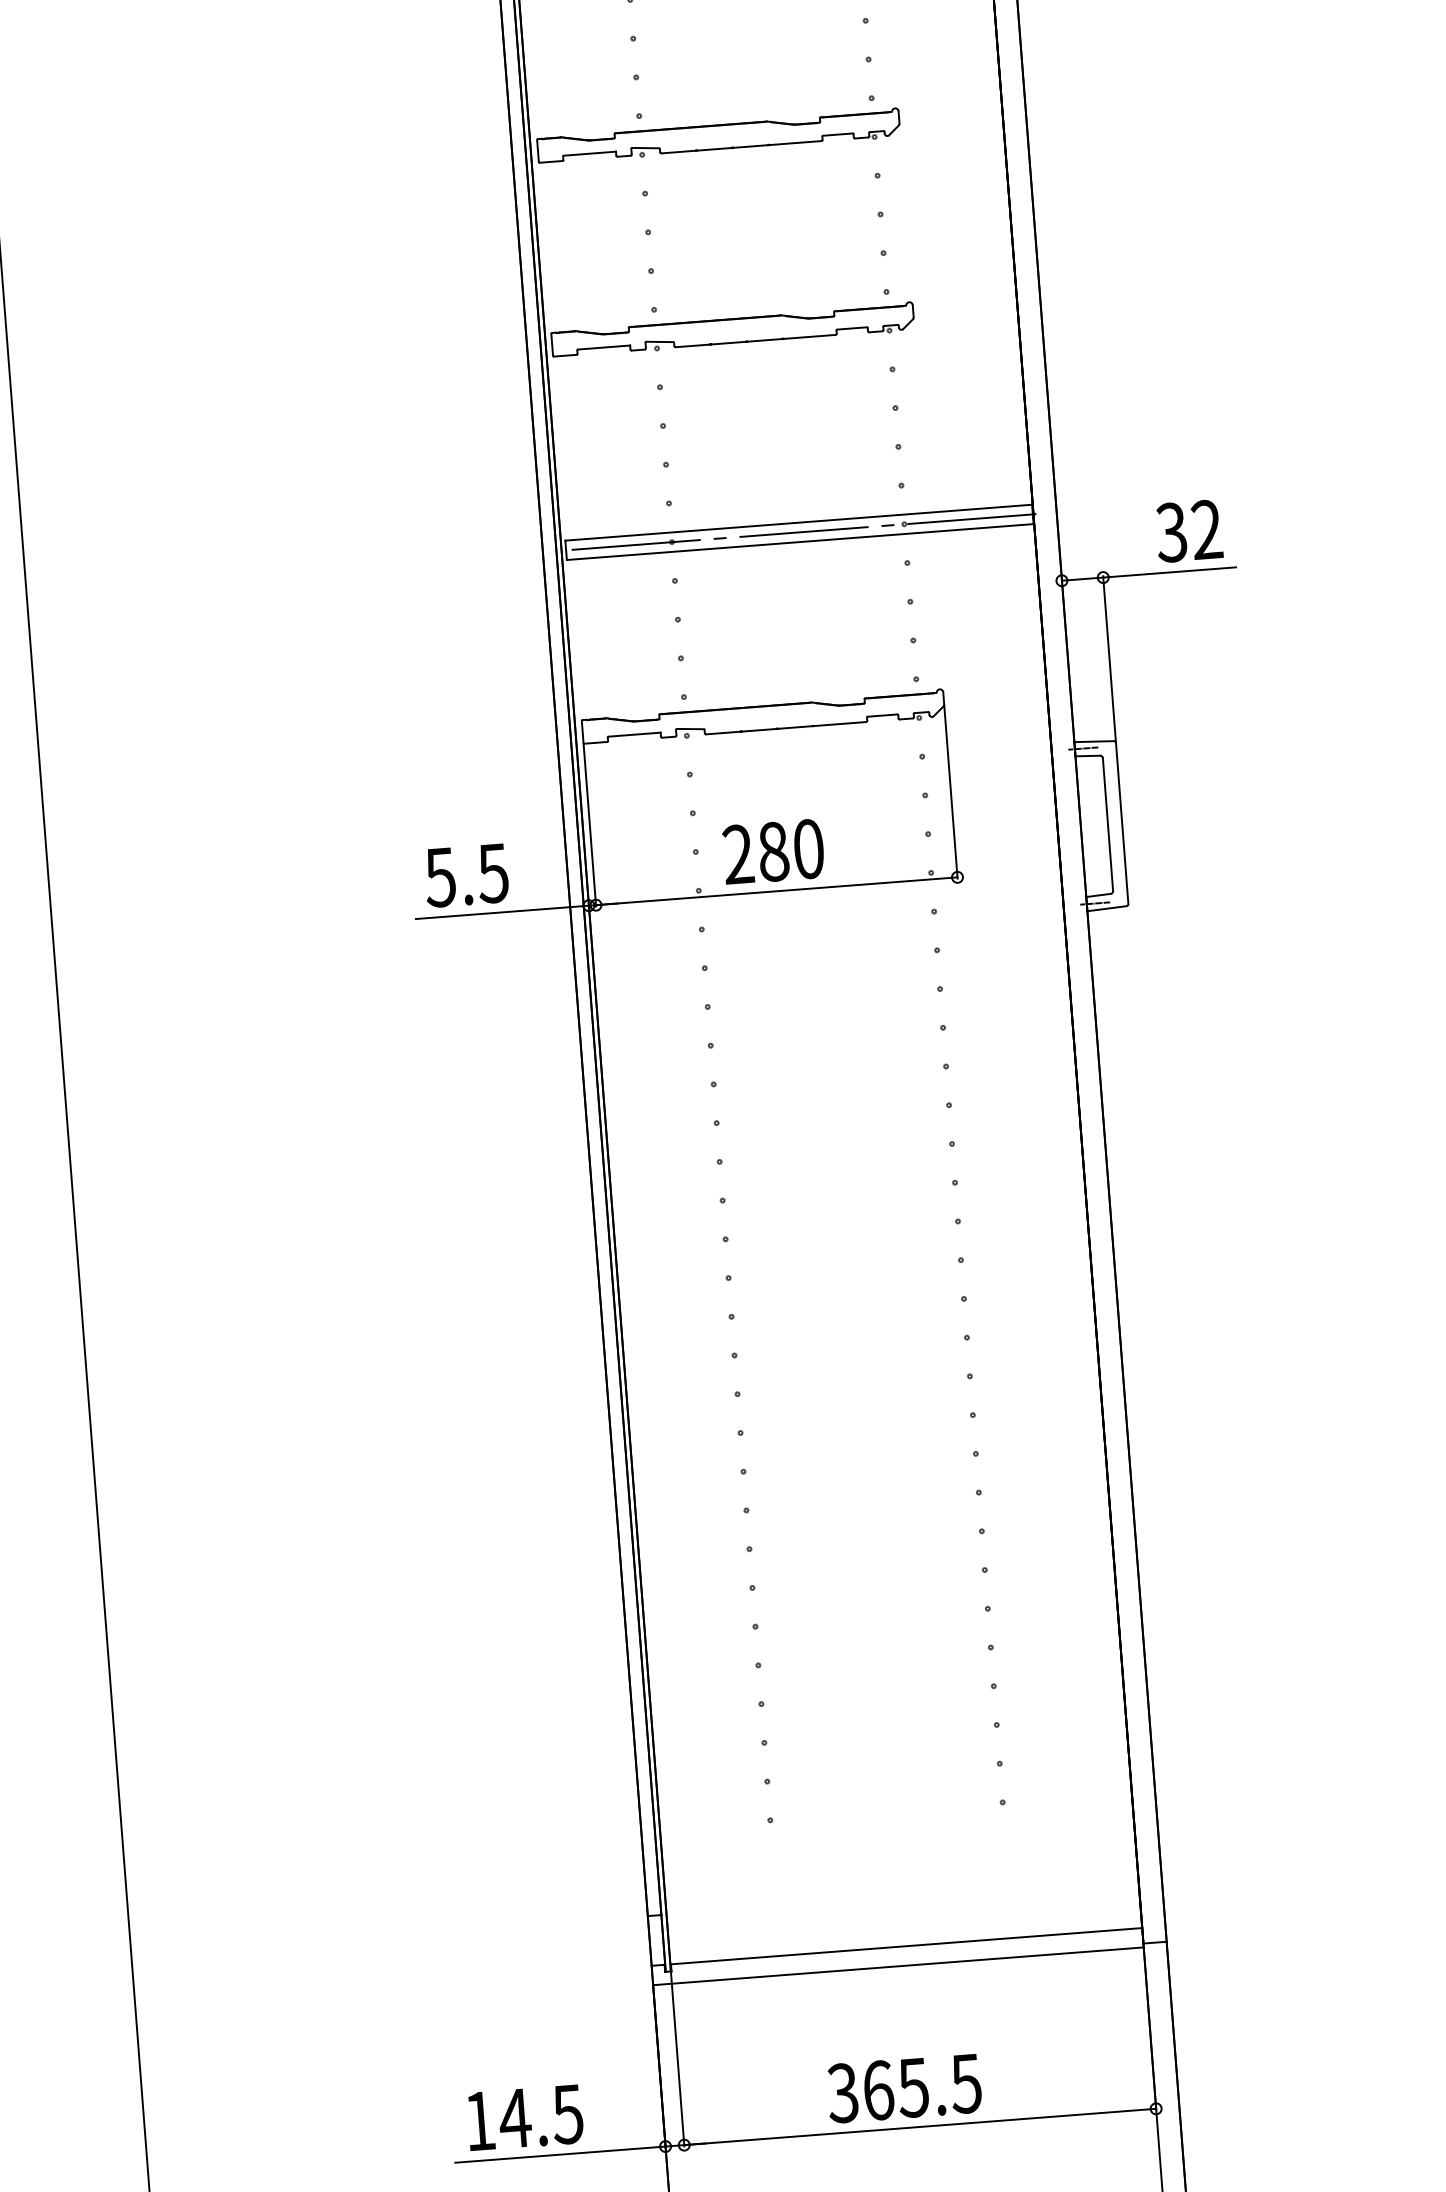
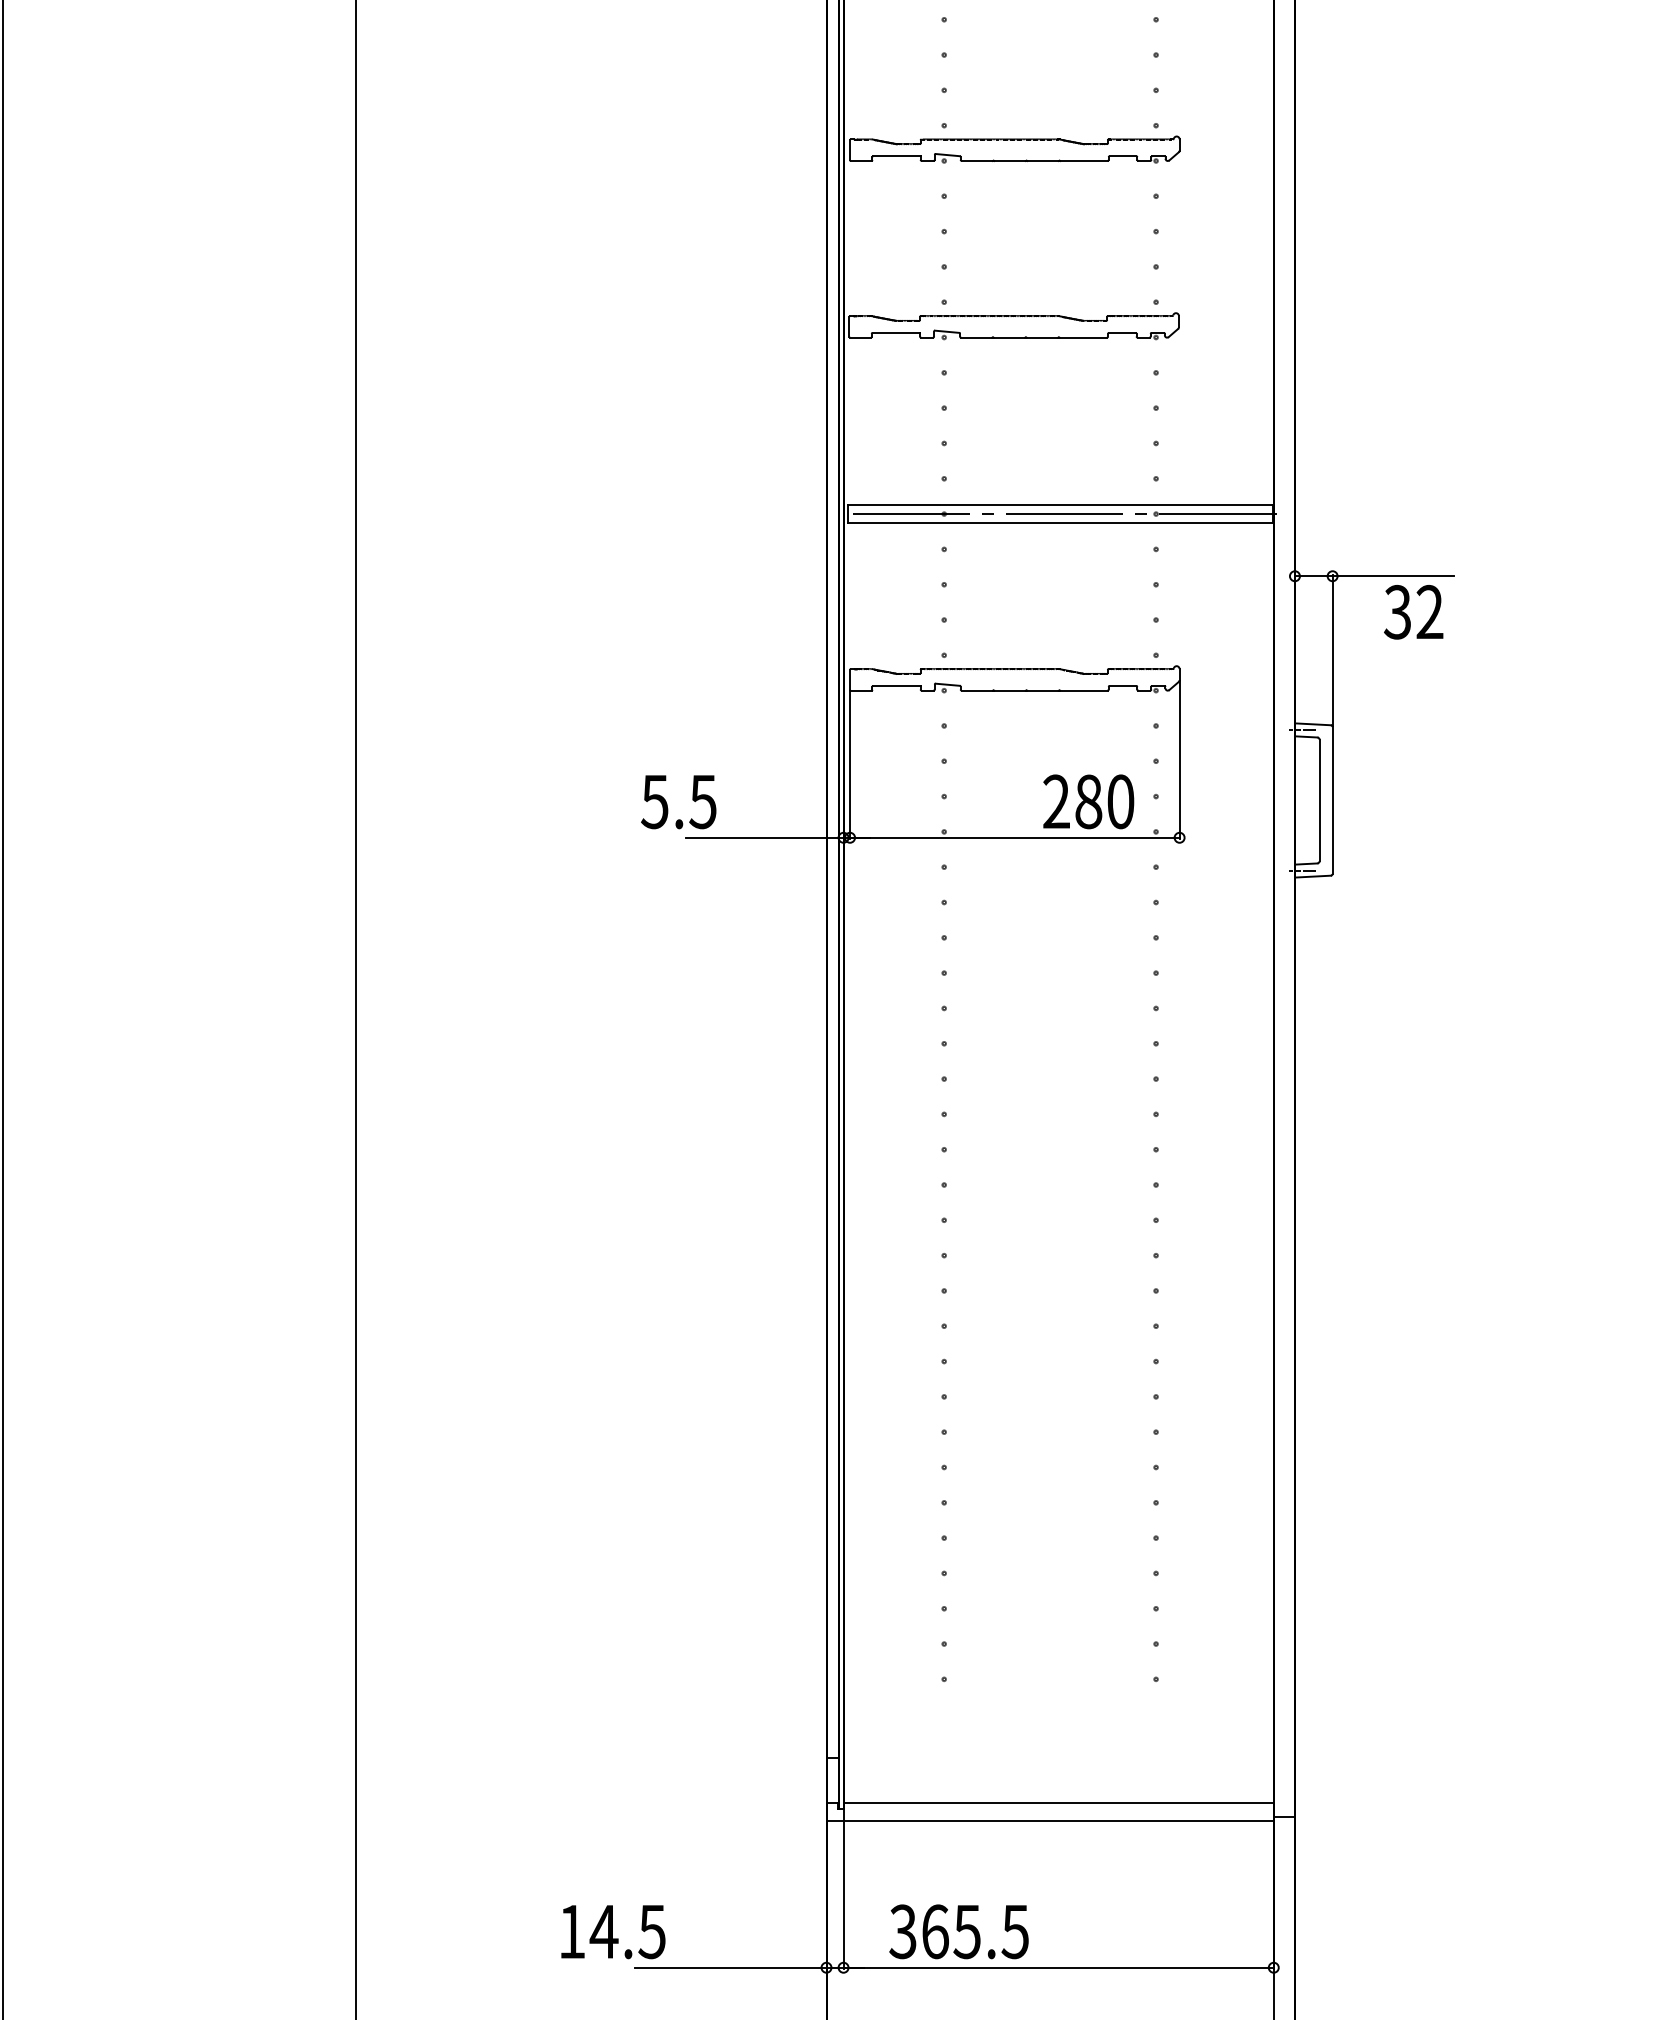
text: (1188, 531) -> (1413, 612), moved
text: (773, 851) -> (1088, 801), moved
text: (466, 876) -> (678, 802), moved
text: (903, 2088) -> (958, 1931), moved
text: (525, 2118) -> (613, 1932), moved

